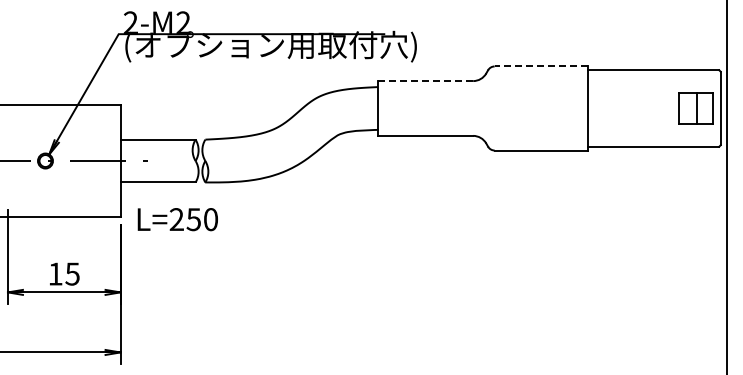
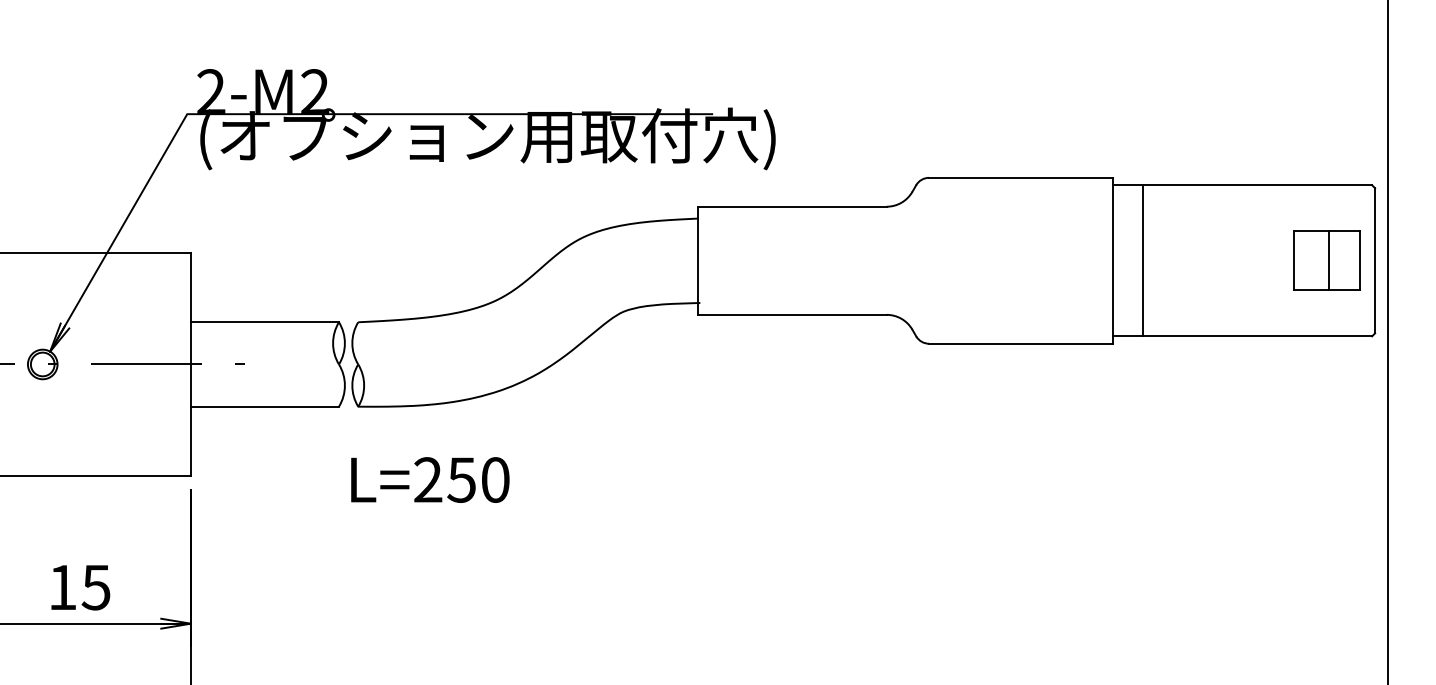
line: (541, 66) -> (1021, 177), dashed -> solid
line: (425, 81) -> (792, 207), dashed -> solid
line: (603, 108) -> (1143, 260), added
text: (177, 219) -> (429, 479), moved

